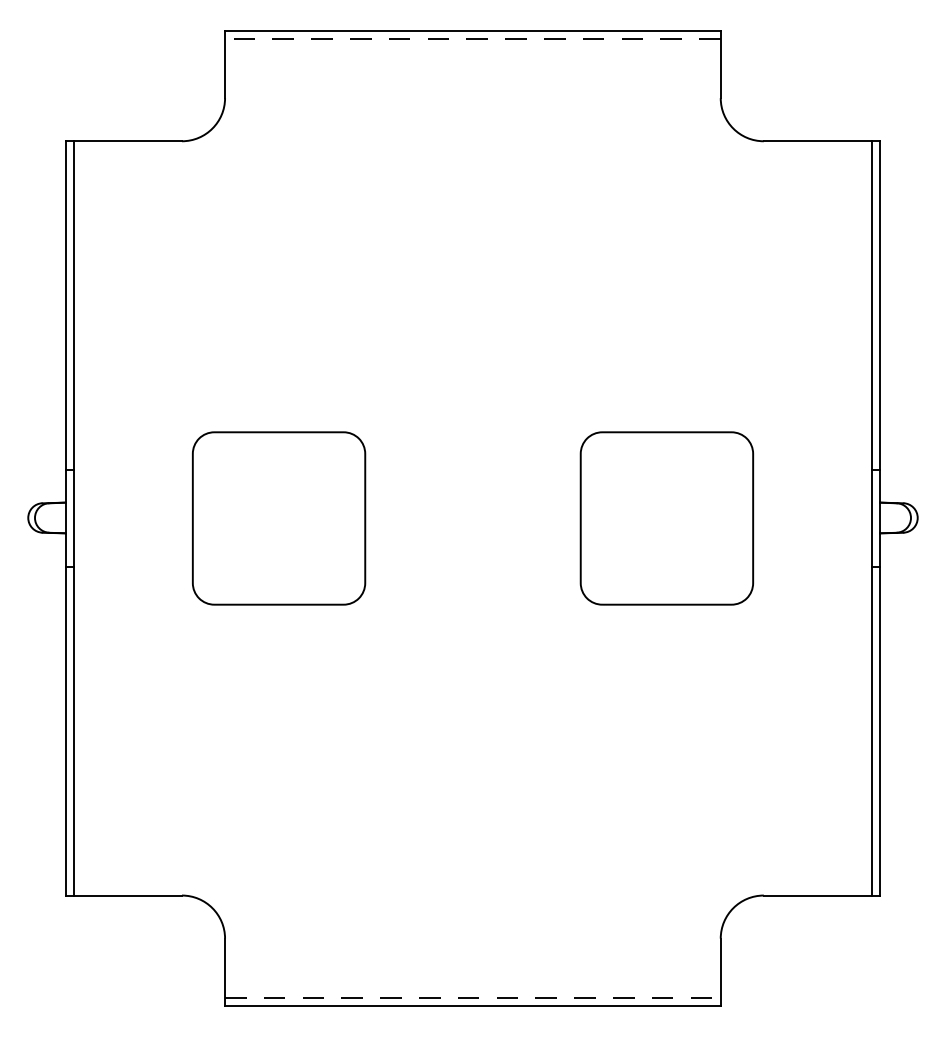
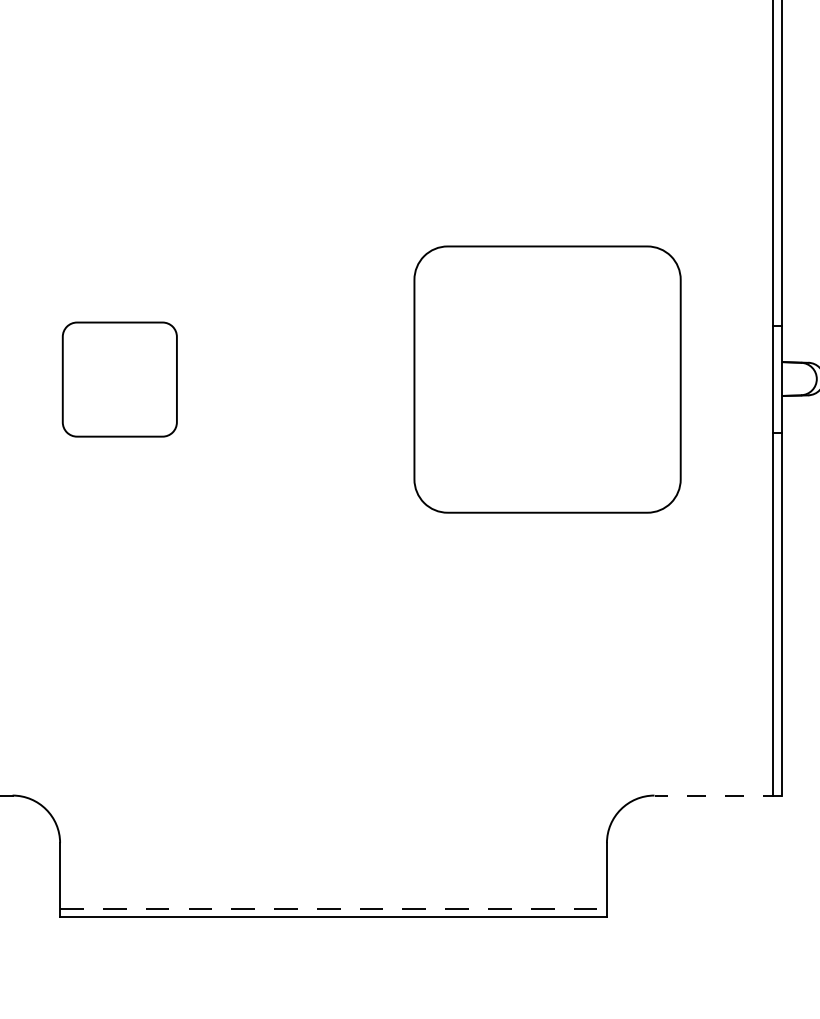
part: (279, 518) -> (120, 379), size x0.6
part: (666, 518) -> (547, 379), size x1.4
line: (821, 895) -> (718, 795), solid -> dashed

